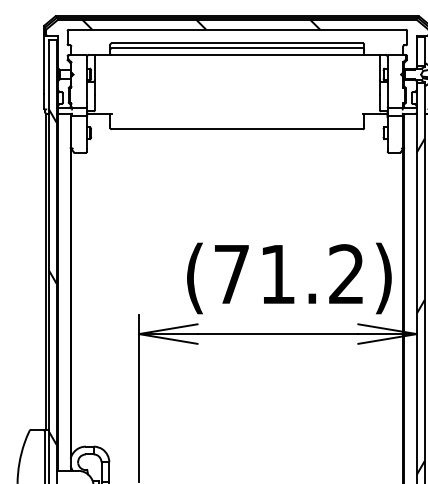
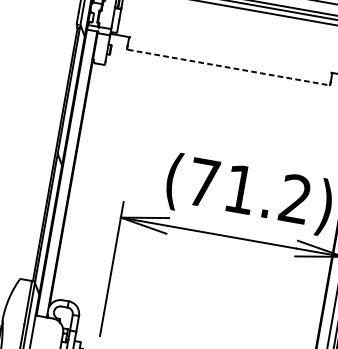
line: (237, 129) -> (228, 67), solid -> dashed

